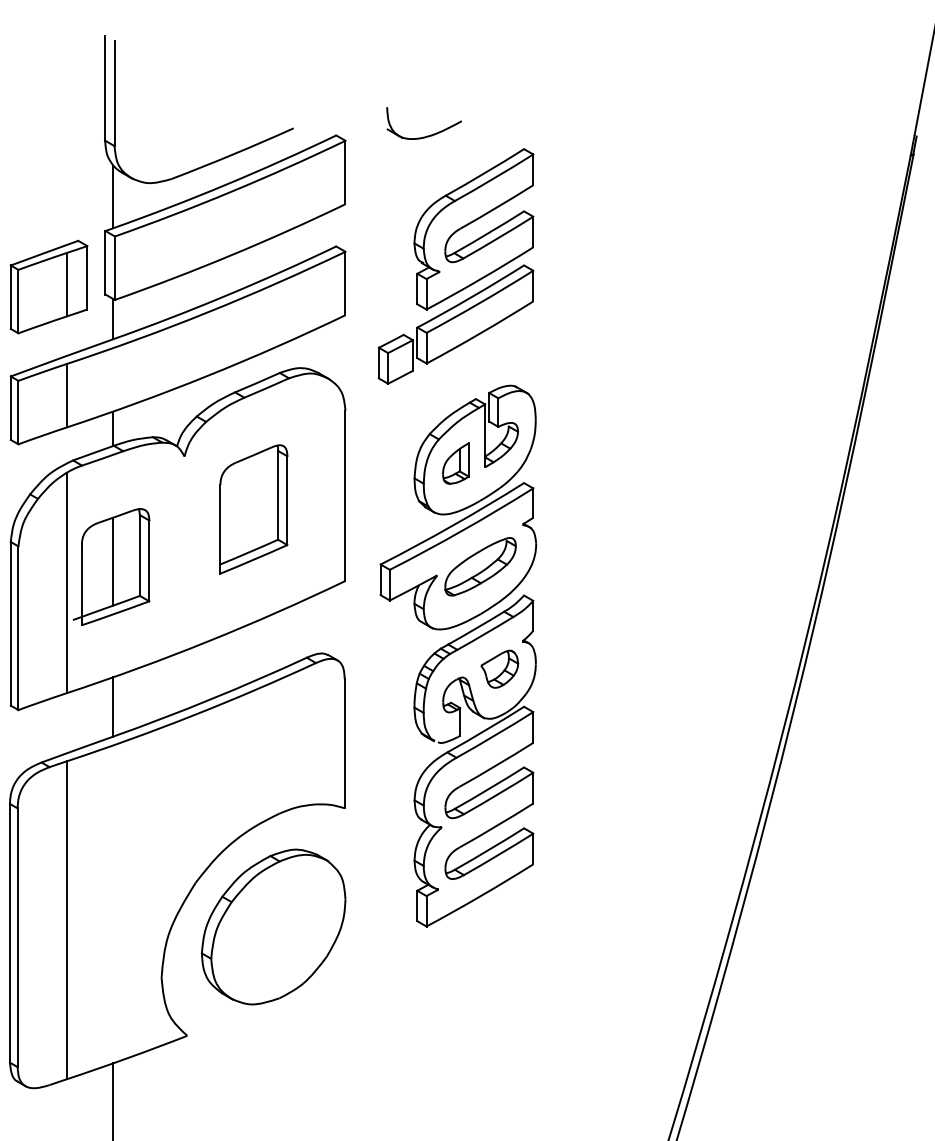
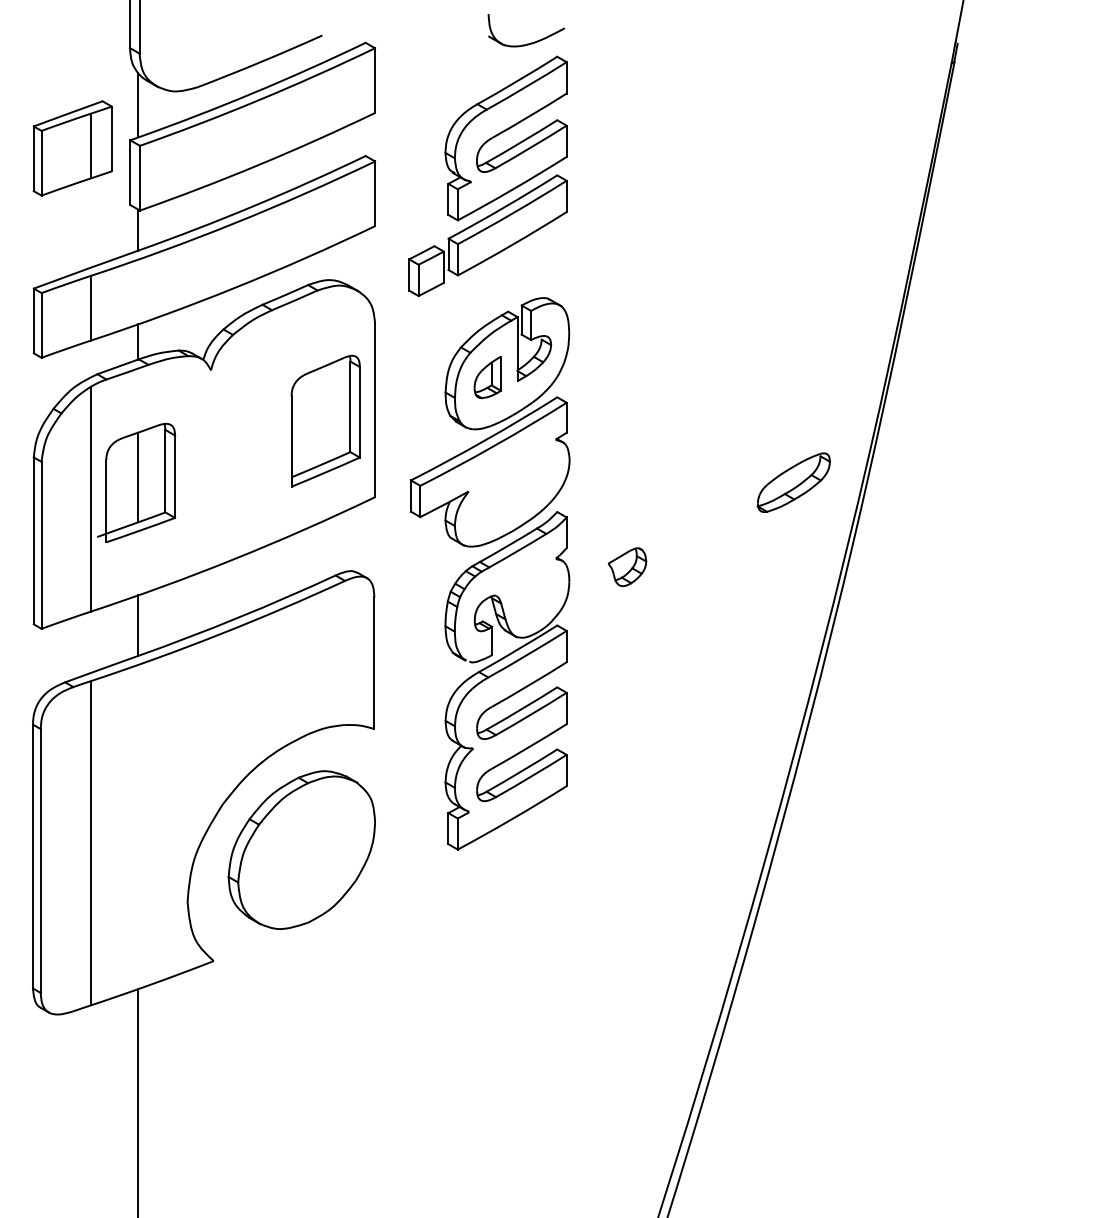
part: (428, 135) -> (530, 42), moved
part: (48, 287) -> (72, 148), moved
part: (253, 508) -> (325, 420), moved
part: (480, 566) -> (793, 482), moved
part: (499, 669) -> (627, 567), moved

